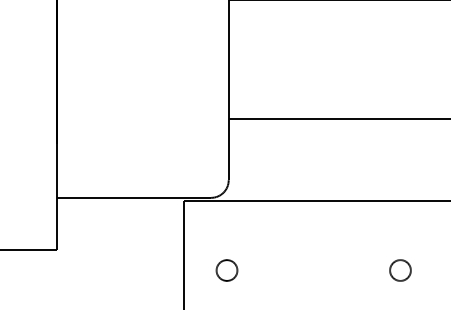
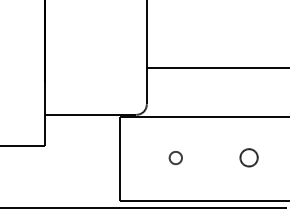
circle: (226, 271) -> (175, 158), moved
circle: (399, 271) -> (248, 158), size x1.4

